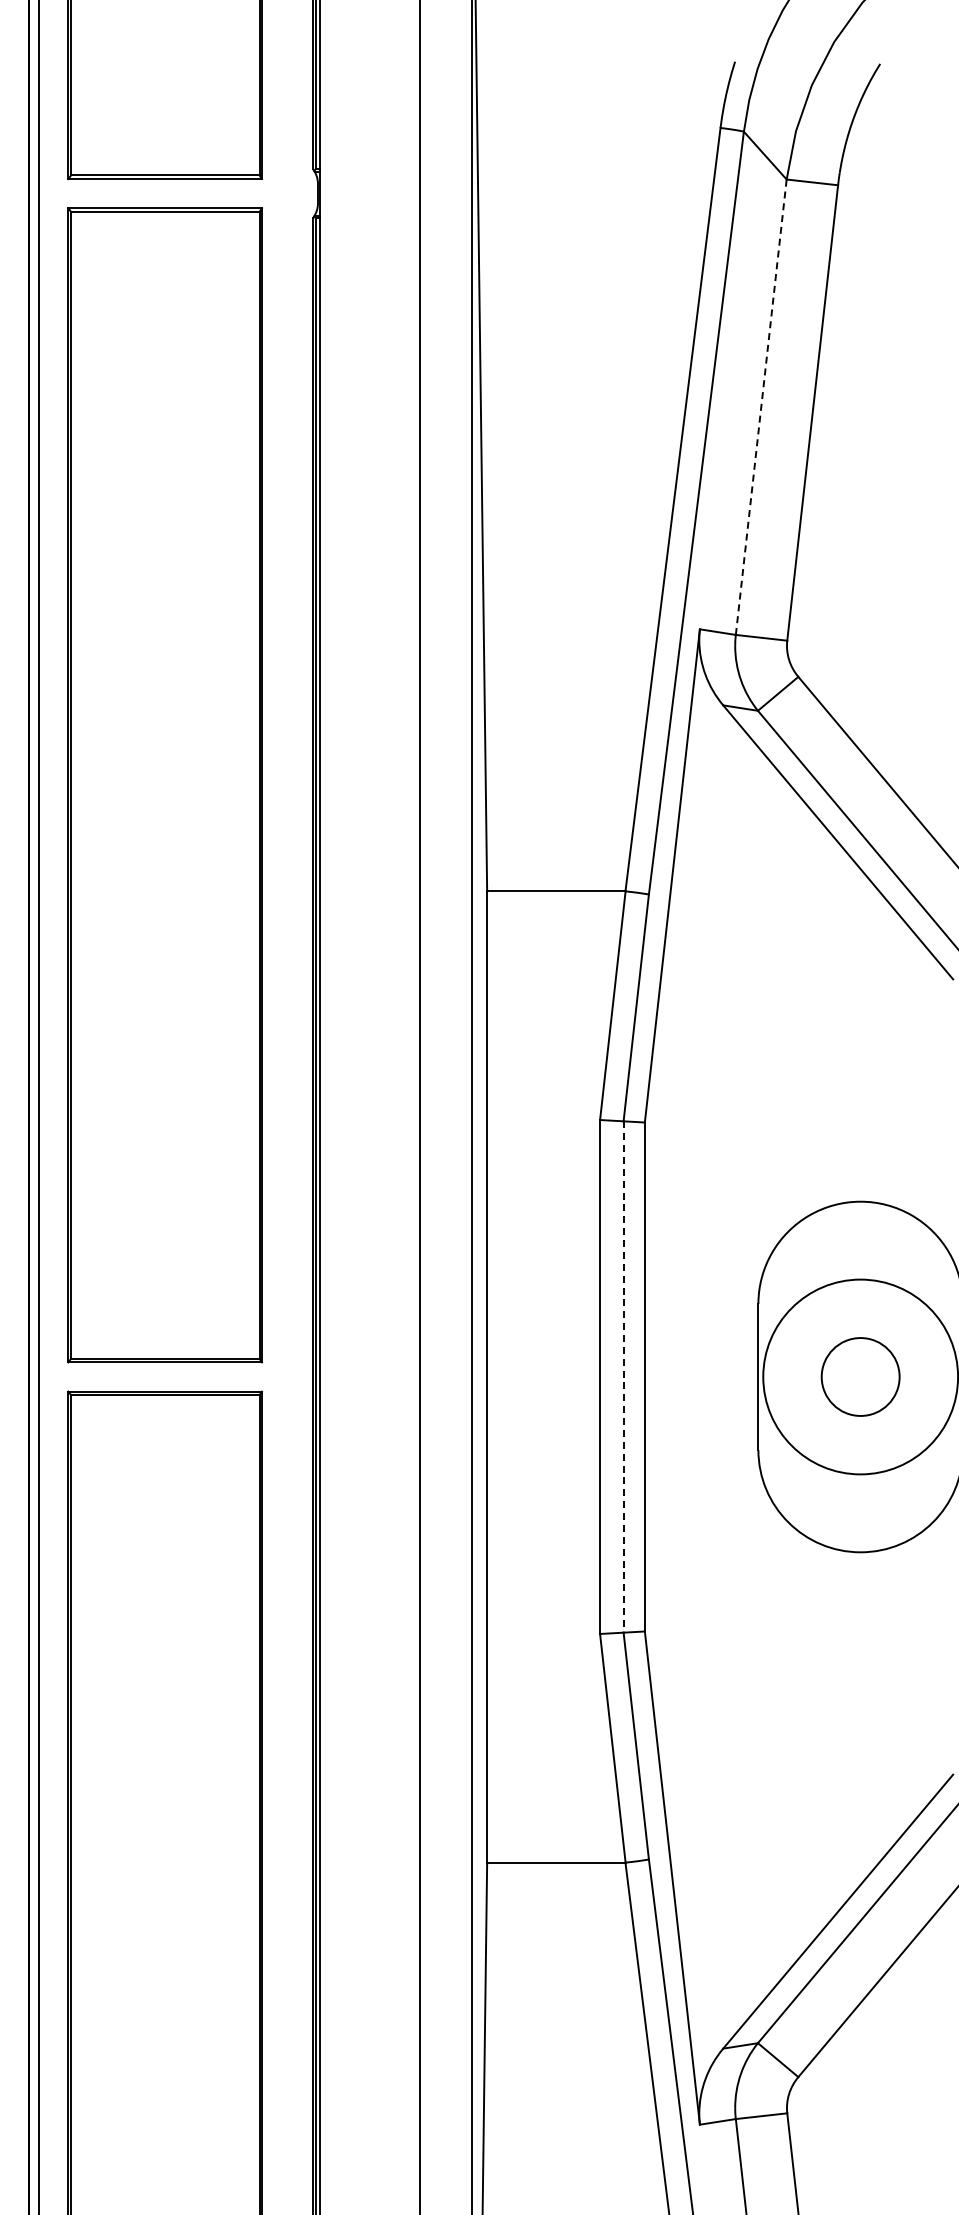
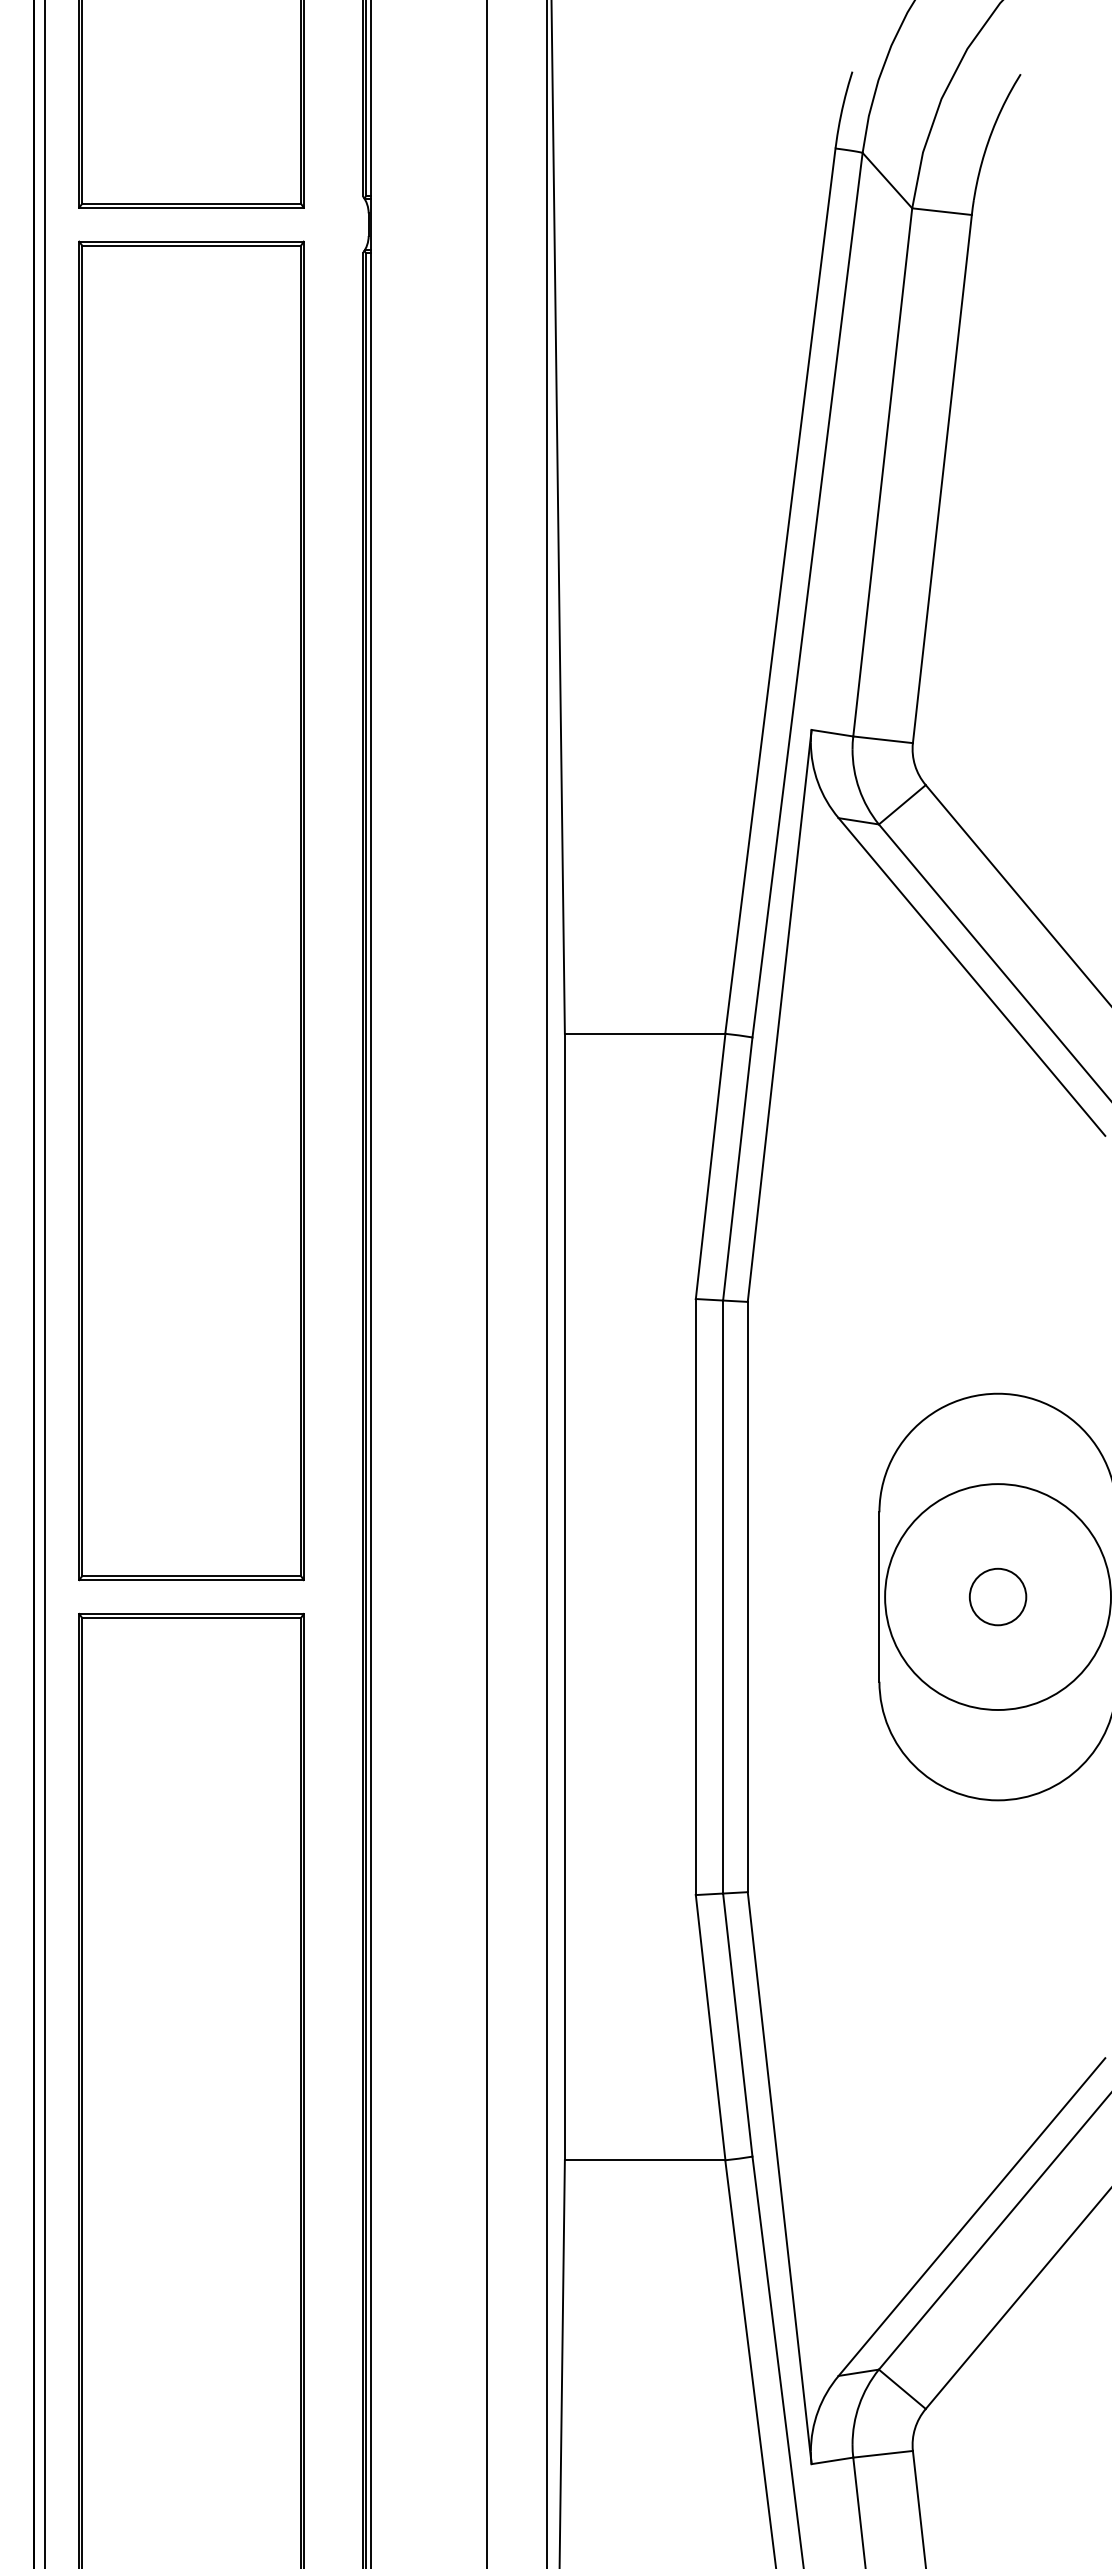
line: (761, 406) -> (883, 471), dashed -> solid
circle: (860, 1376) -> (997, 1596), size x0.62
line: (623, 1377) -> (722, 1597), dashed -> solid

